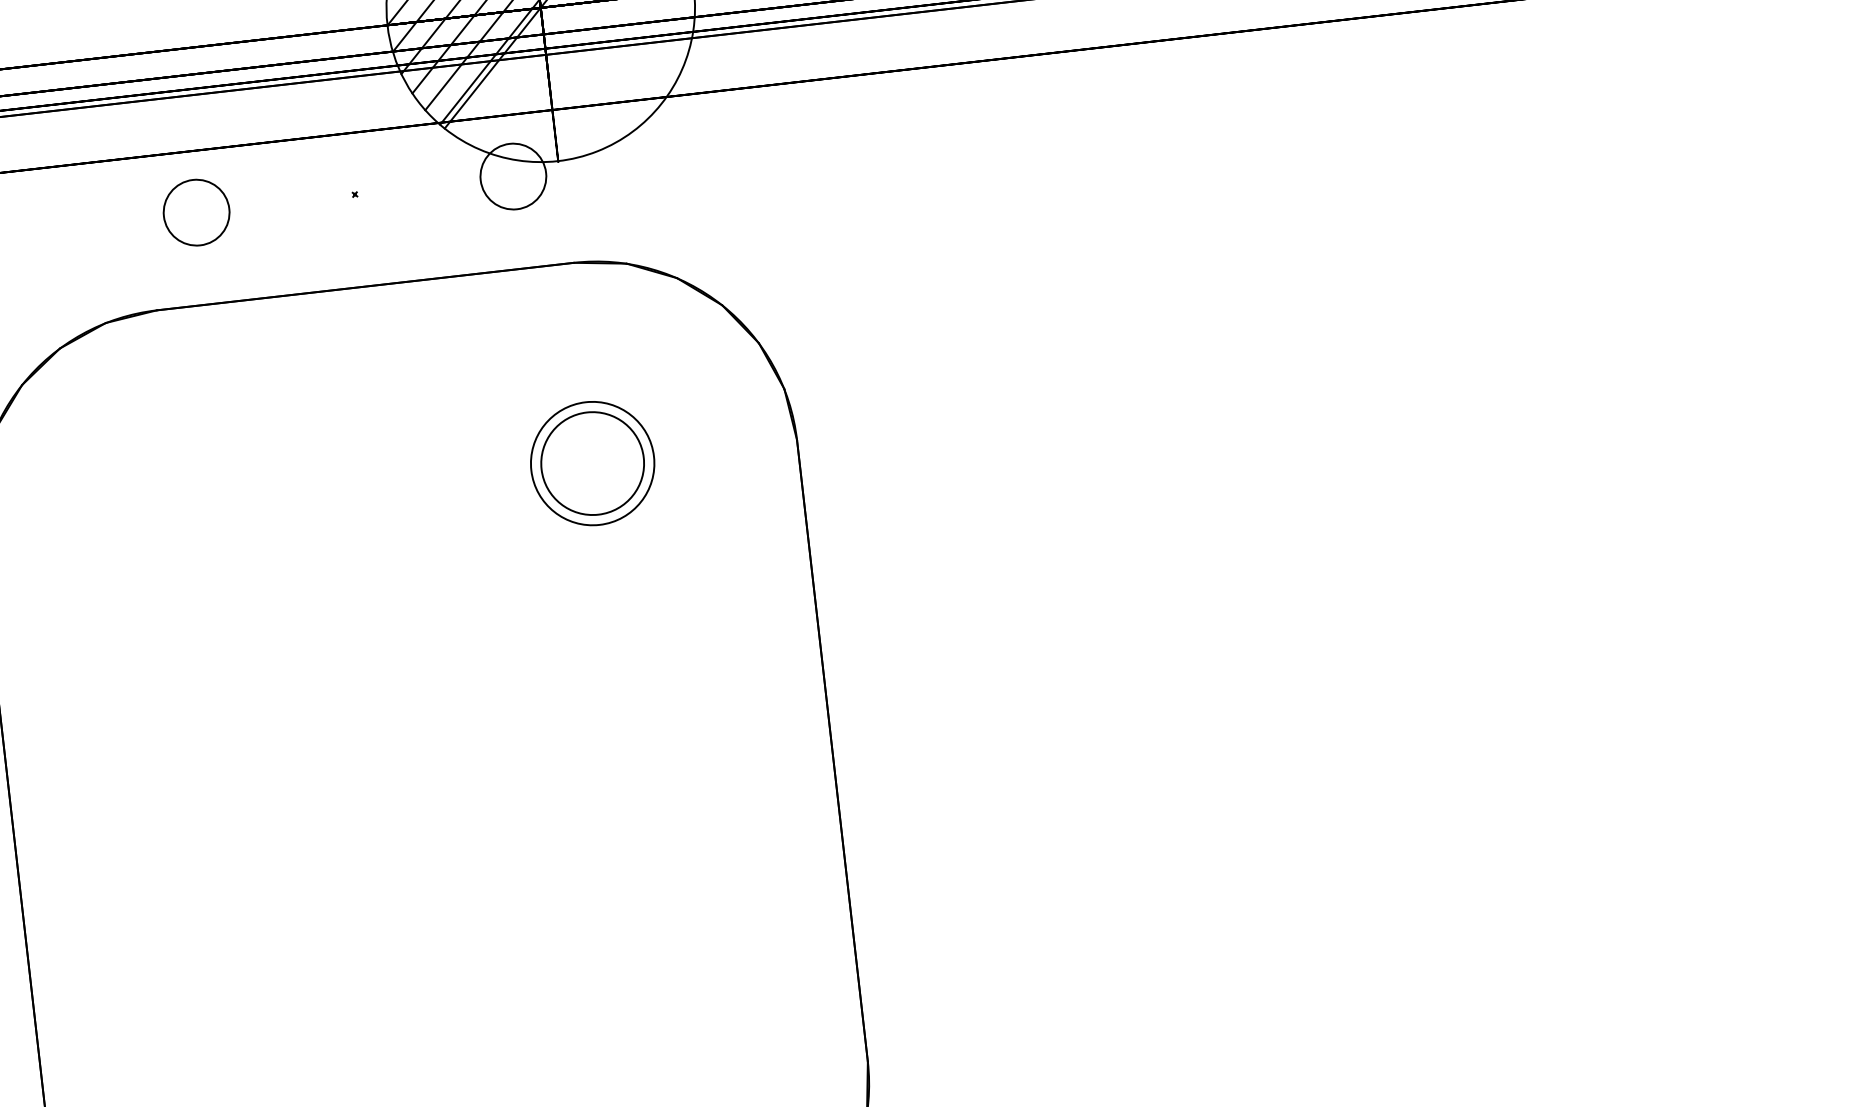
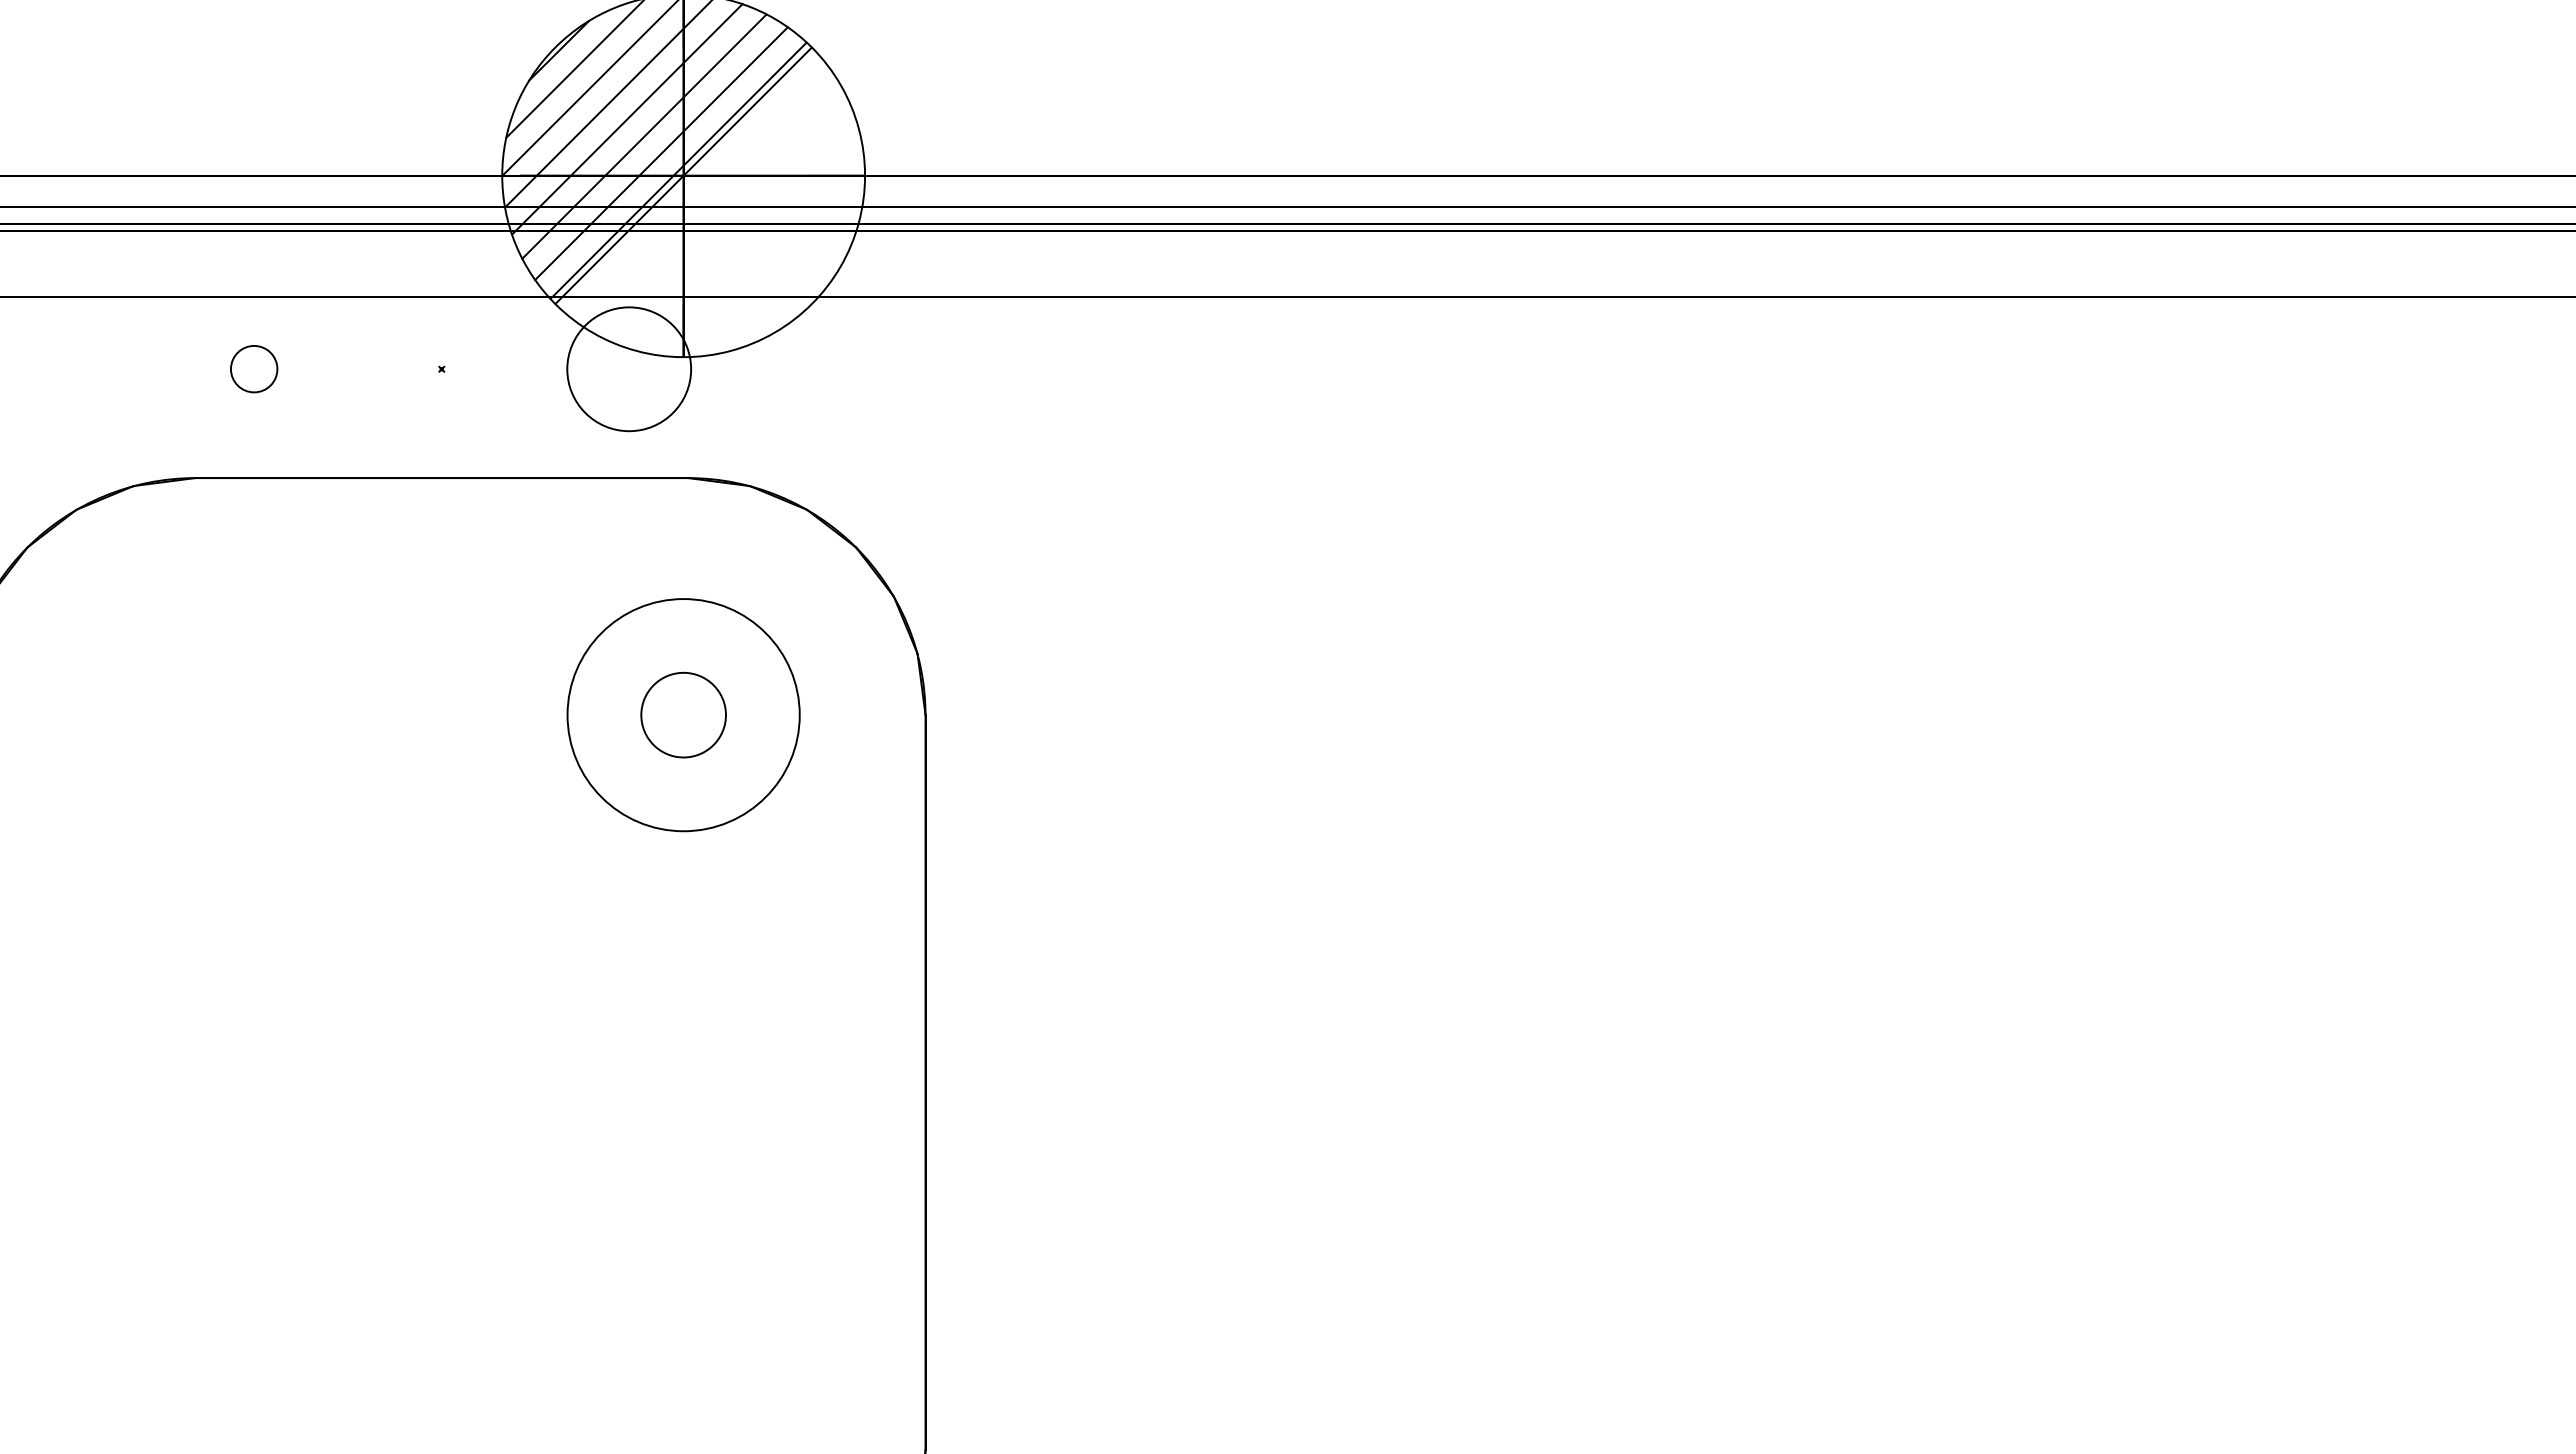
circle: (512, 175) -> (628, 368), size x1.6
circle: (195, 212) -> (253, 368), size x0.6
circle: (592, 463) -> (683, 714), size x0.7
circle: (592, 463) -> (683, 714), size x1.6

